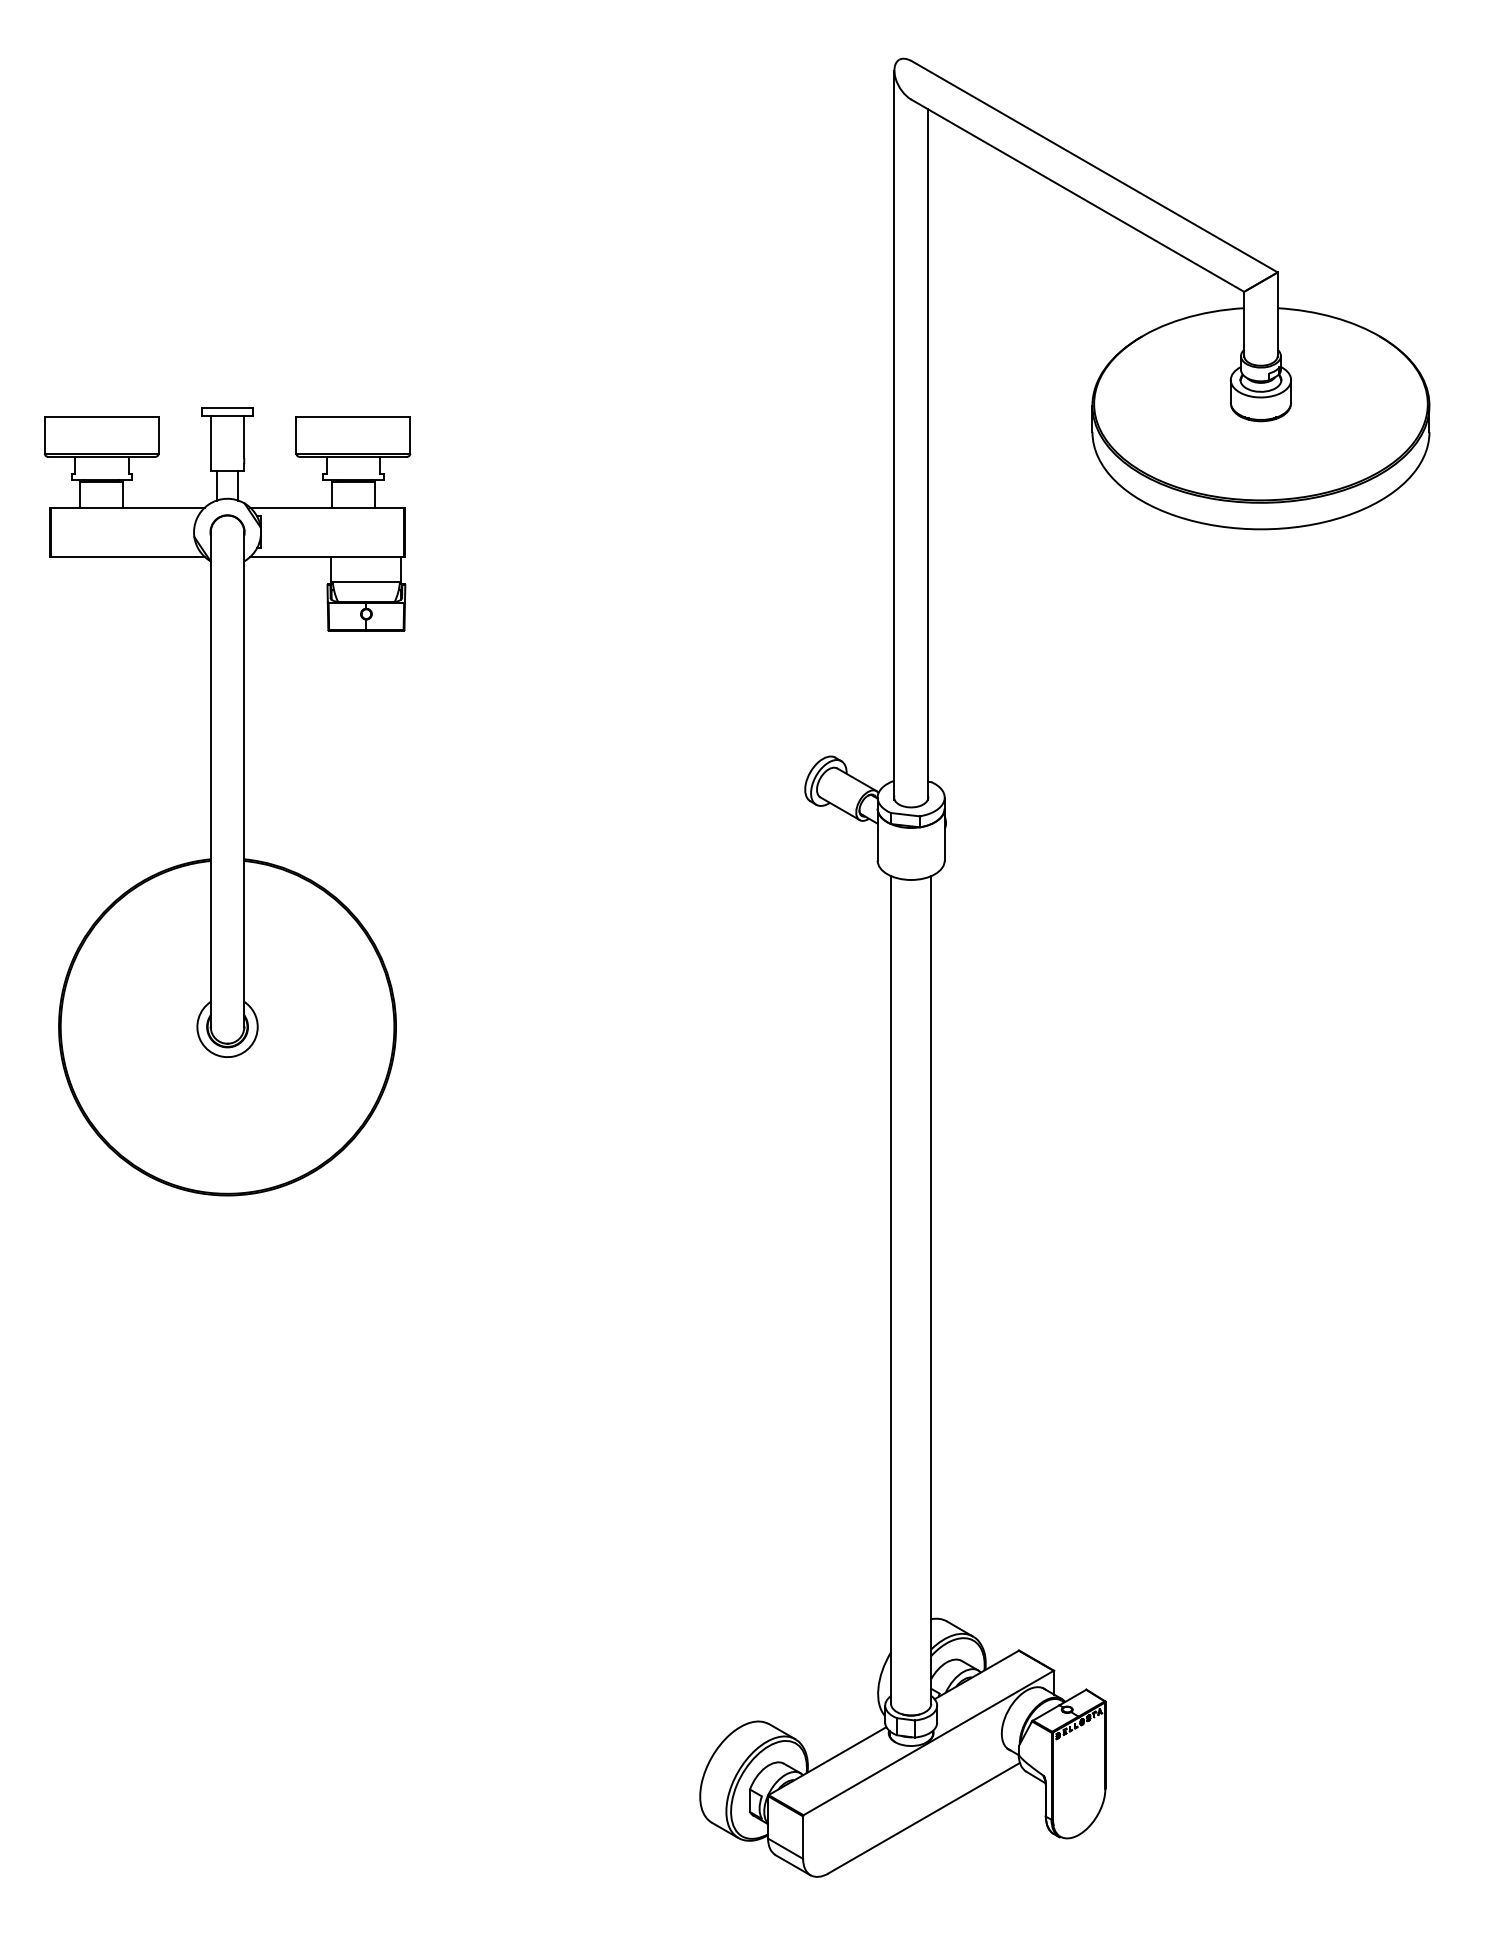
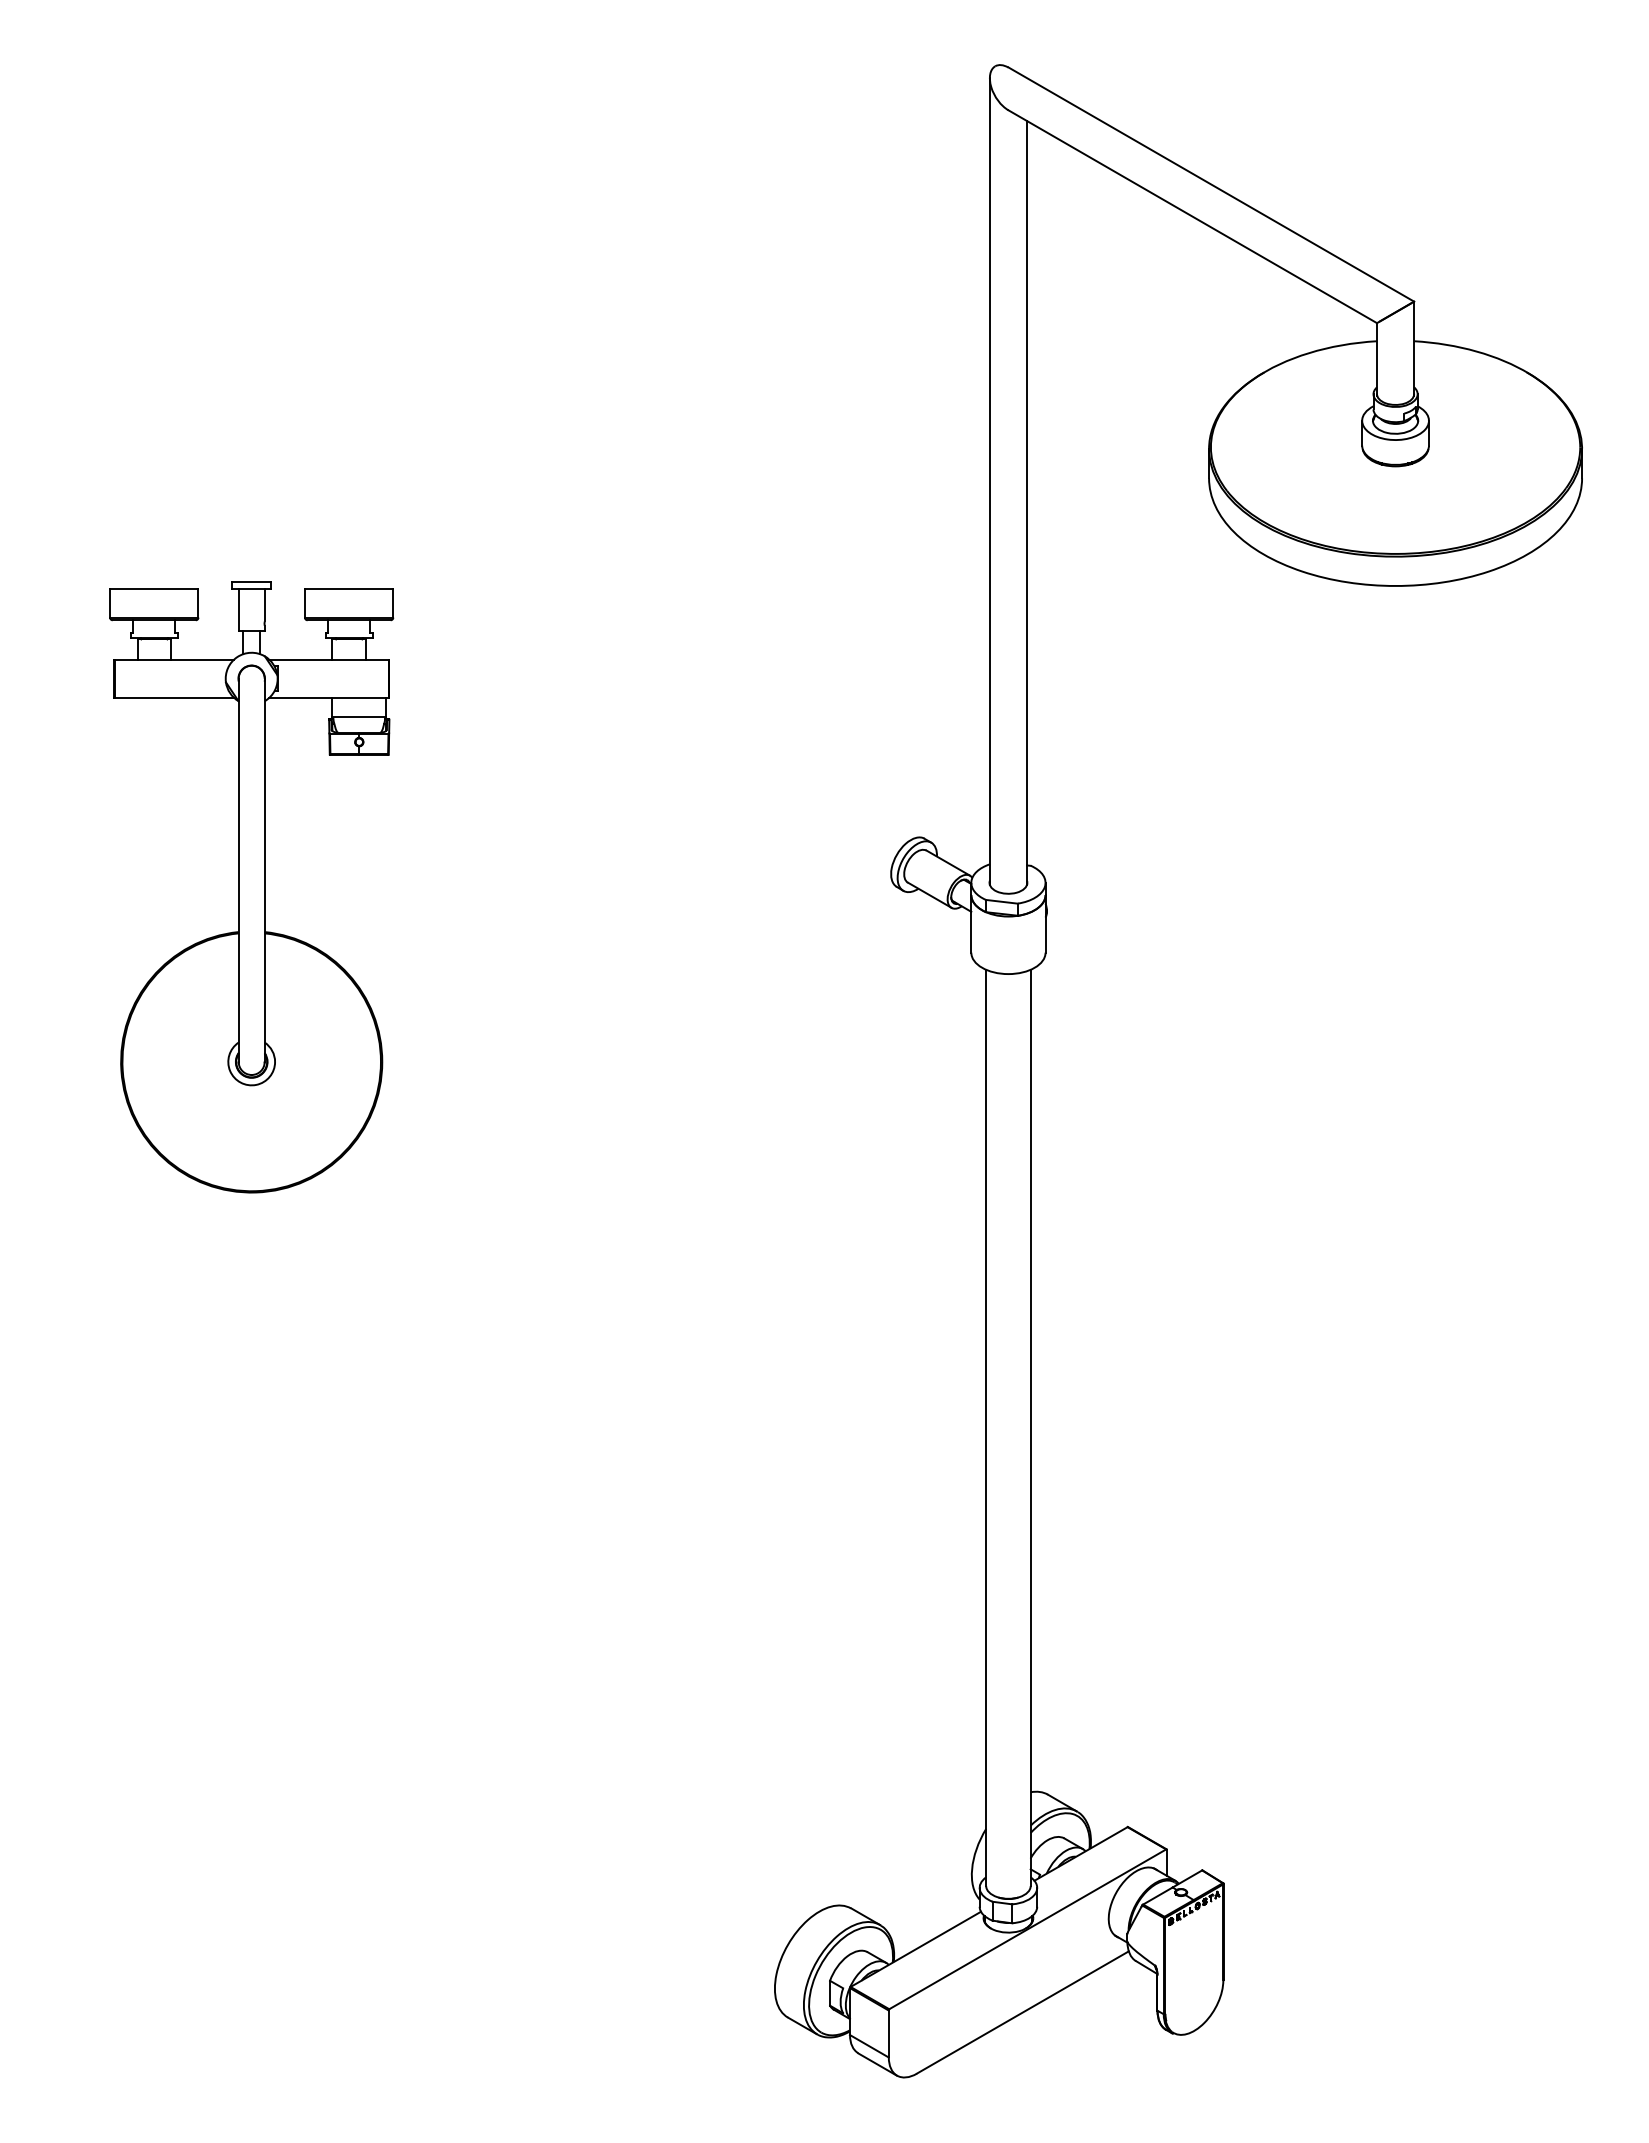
part: (227, 801) -> (251, 887), size x0.7

